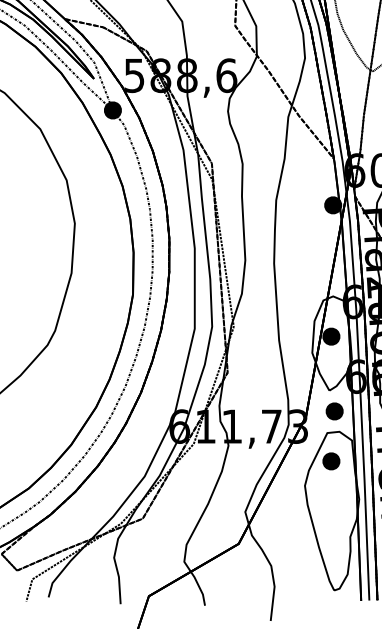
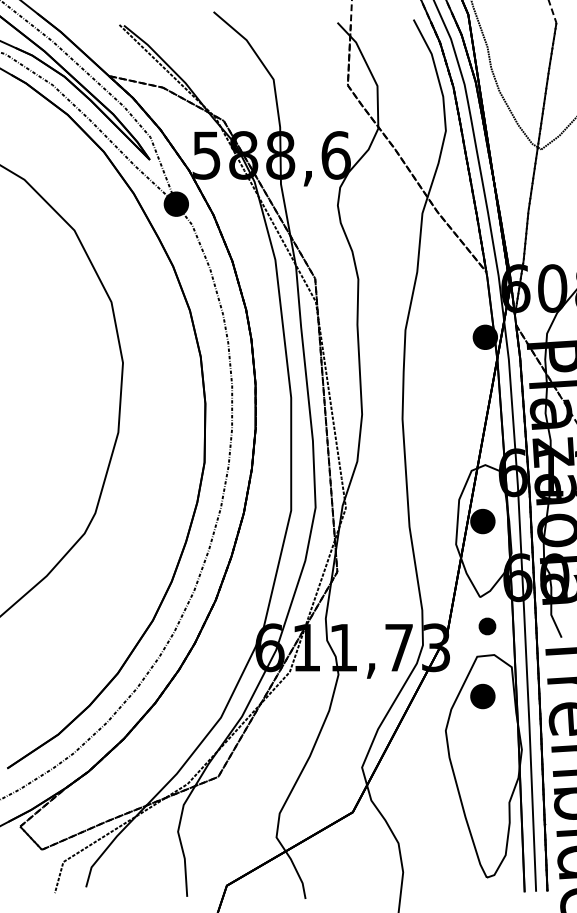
part: (334, 411) -> (487, 626), size x0.7

